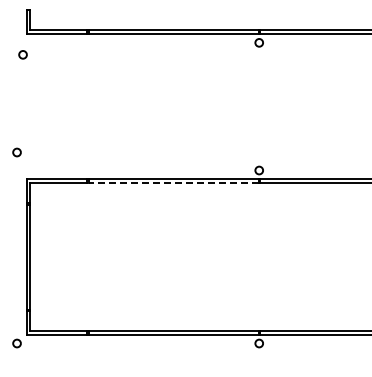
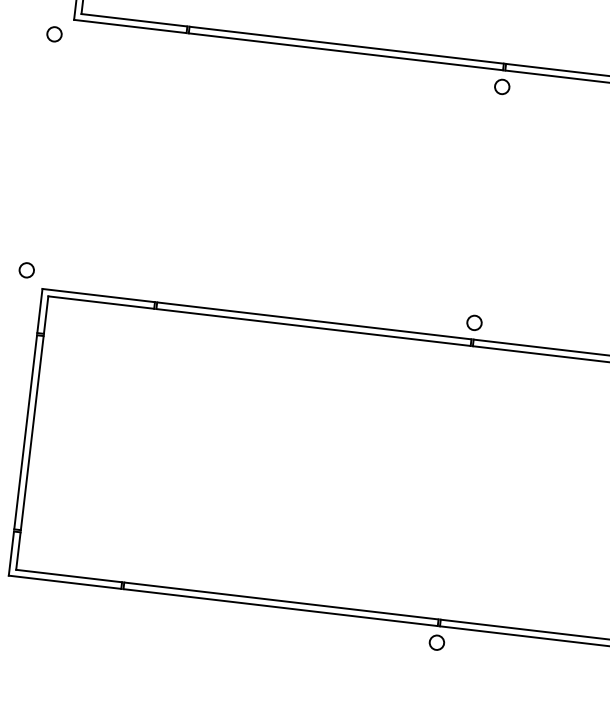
circle: (22, 54) -> (53, 33), moved
circle: (16, 152) -> (25, 270), moved
line: (173, 183) -> (313, 328), dashed -> solid

